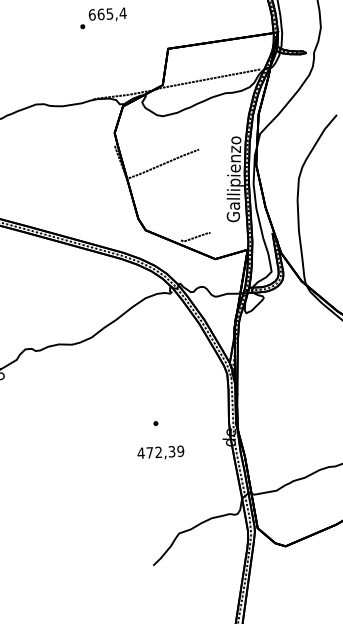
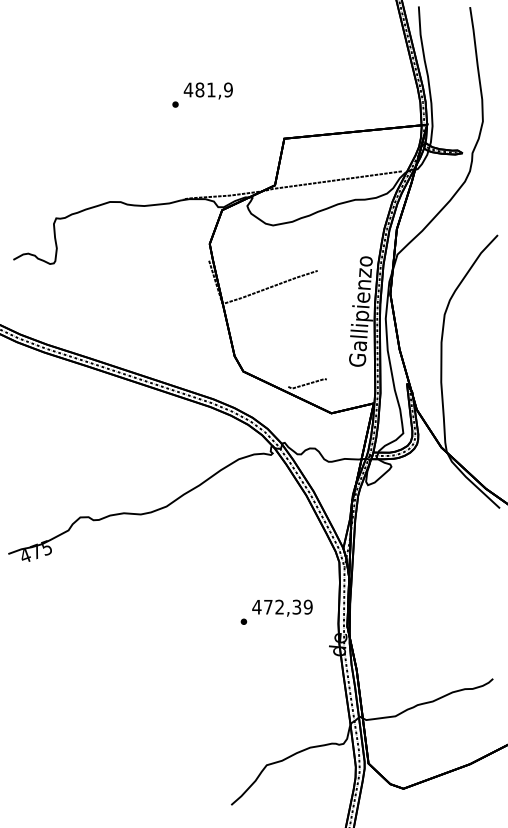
text: (107, 13) -> (208, 89), 665,4 -> 481,9
text: (160, 452) -> (282, 607), moved

